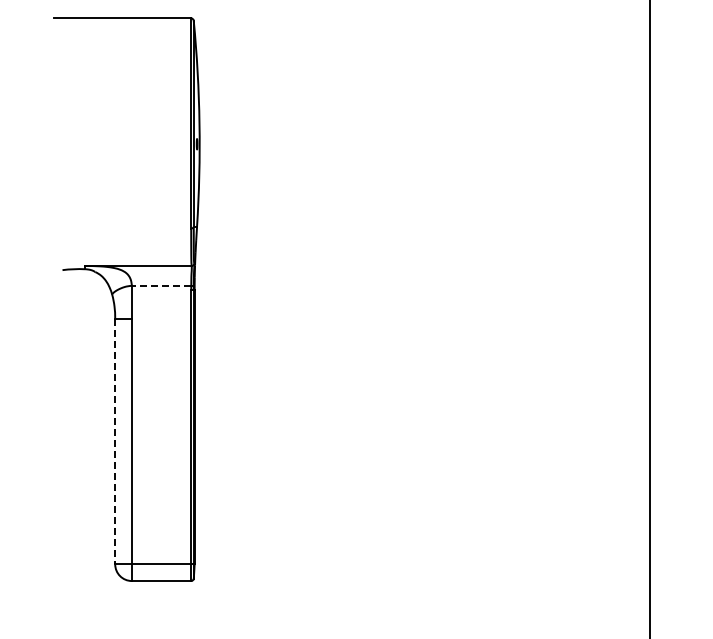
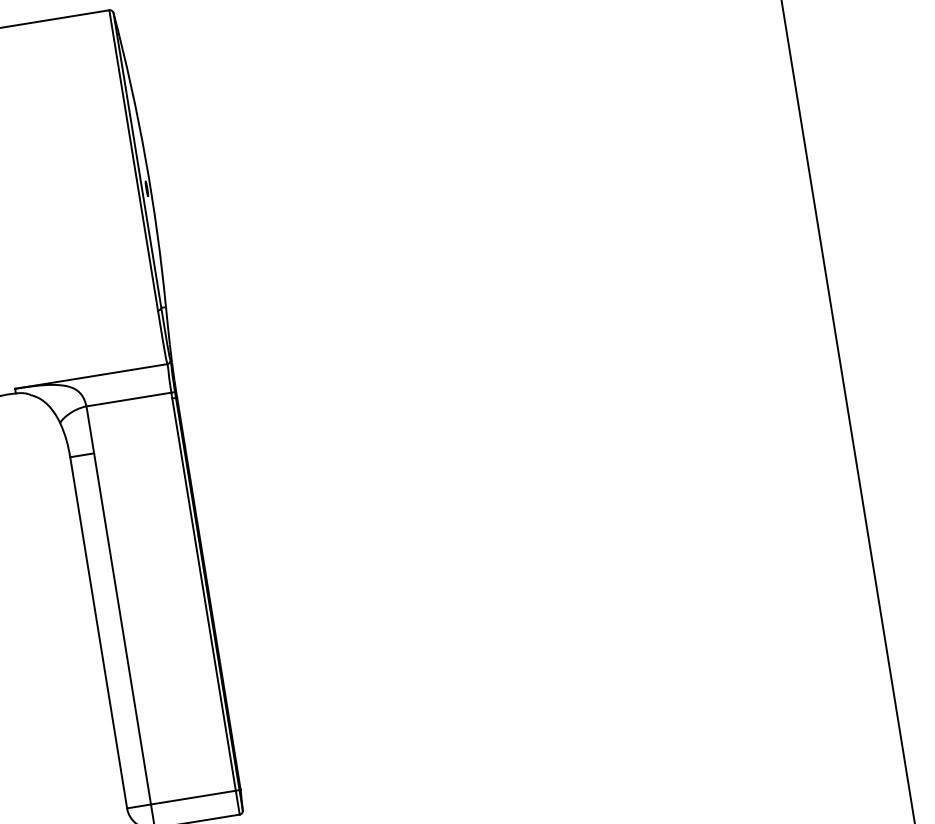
line: (161, 285) -> (128, 399), dashed -> solid
line: (115, 441) -> (99, 632), dashed -> solid

